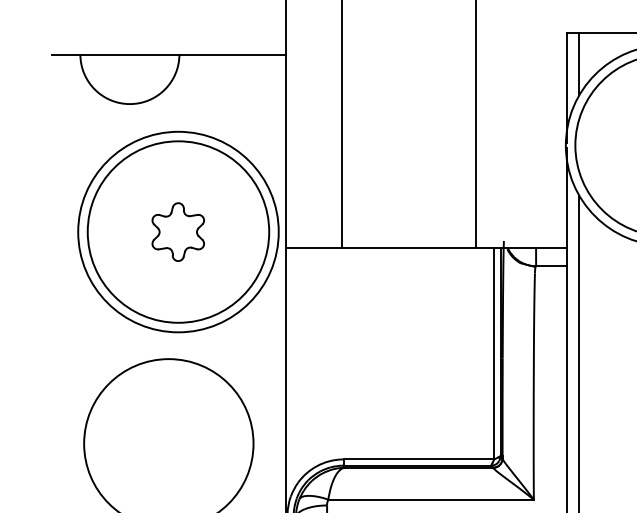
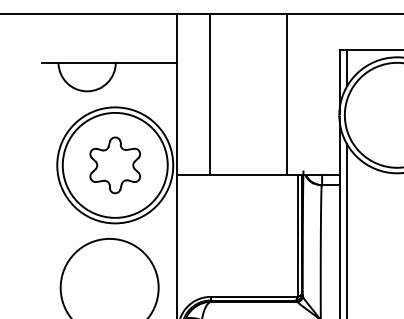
part: (177, 232) -> (114, 165), size x1.67

